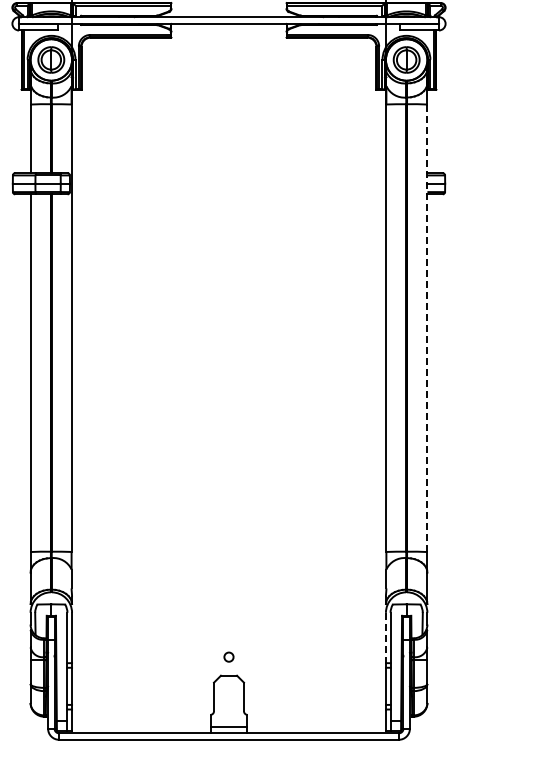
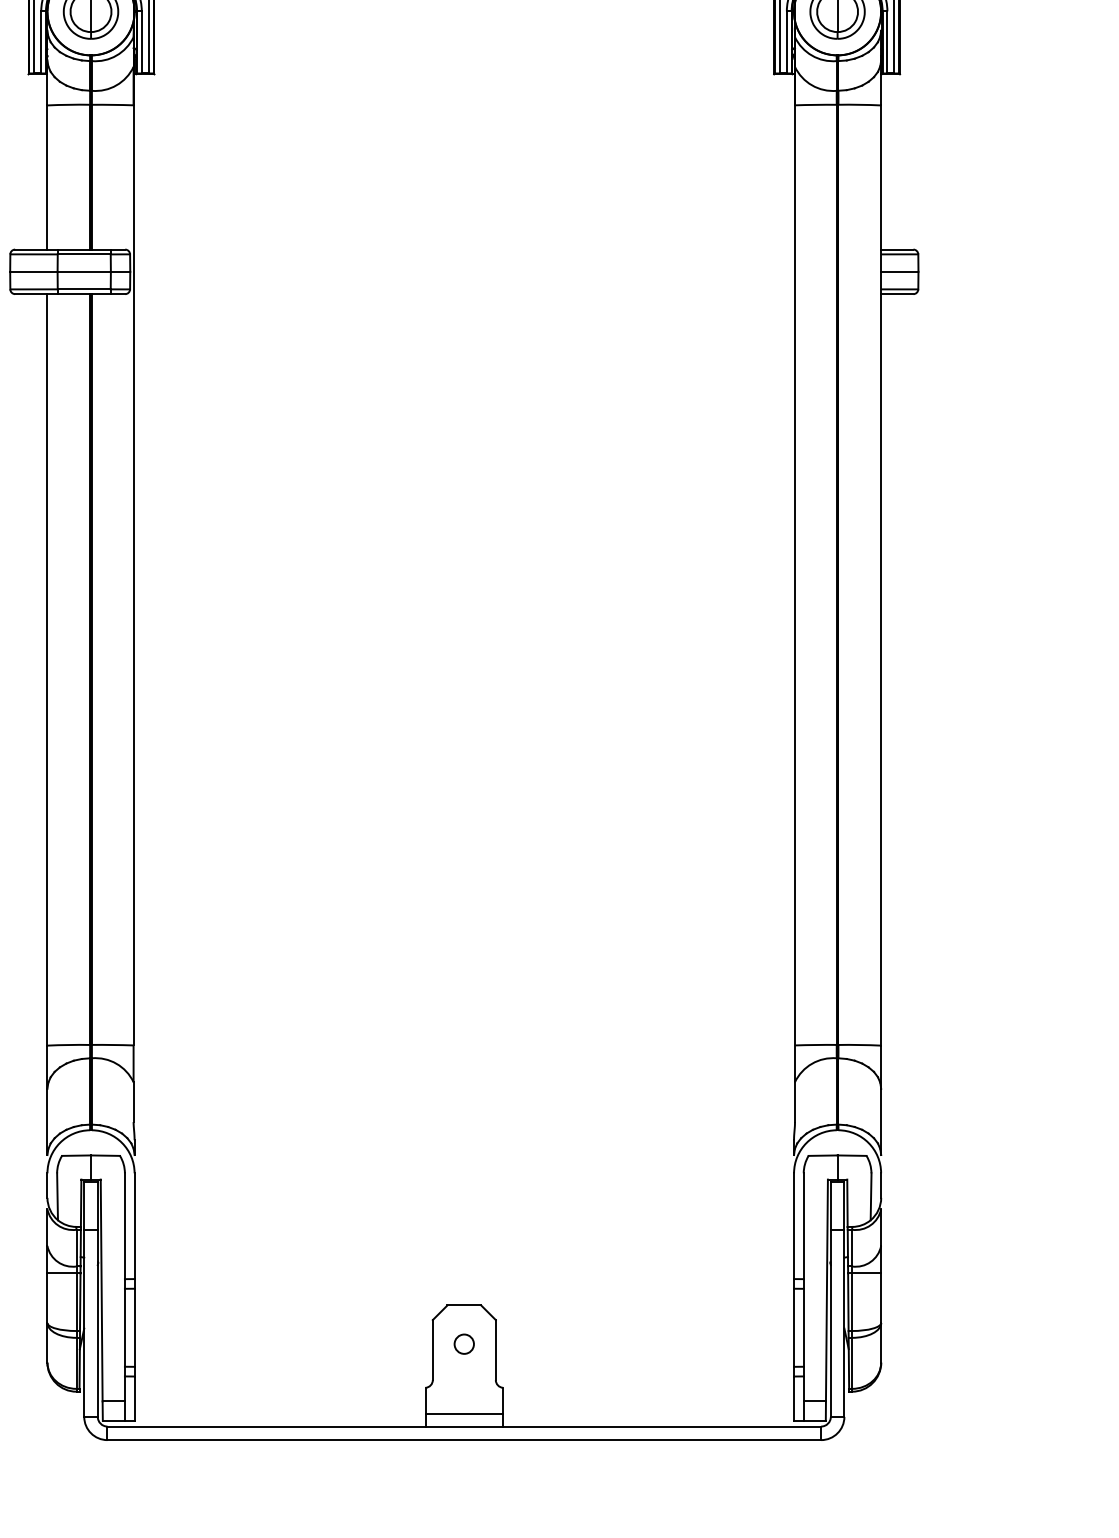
line: (427, 328) -> (881, 575), dashed -> solid
line: (385, 638) -> (793, 1227), dashed -> solid
circle: (228, 656) -> (463, 1342), moved

